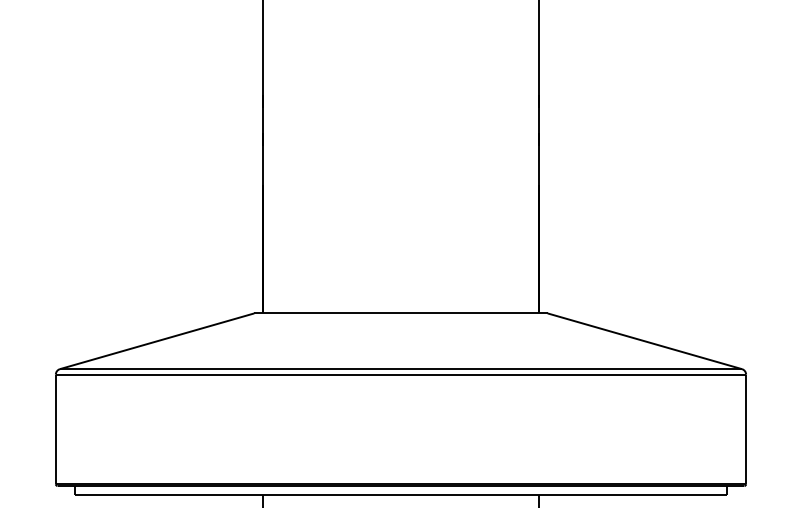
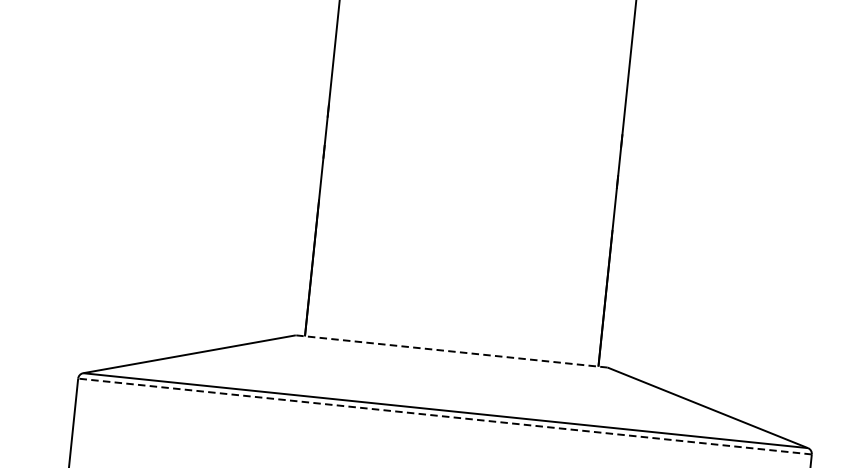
line: (400, 313) -> (451, 351), solid -> dashed
line: (400, 374) -> (444, 416), solid -> dashed

